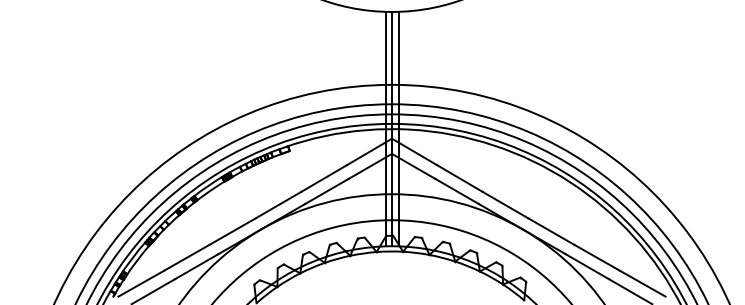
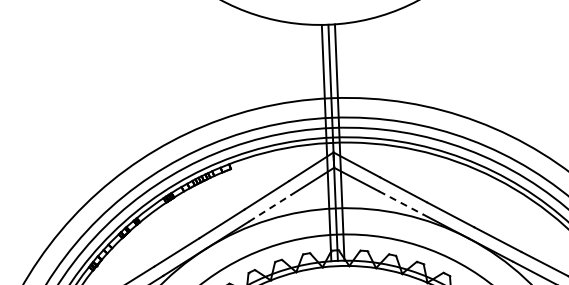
line: (327, 191) -> (270, 208), solid -> dashed
line: (457, 191) -> (401, 203), solid -> dashed

